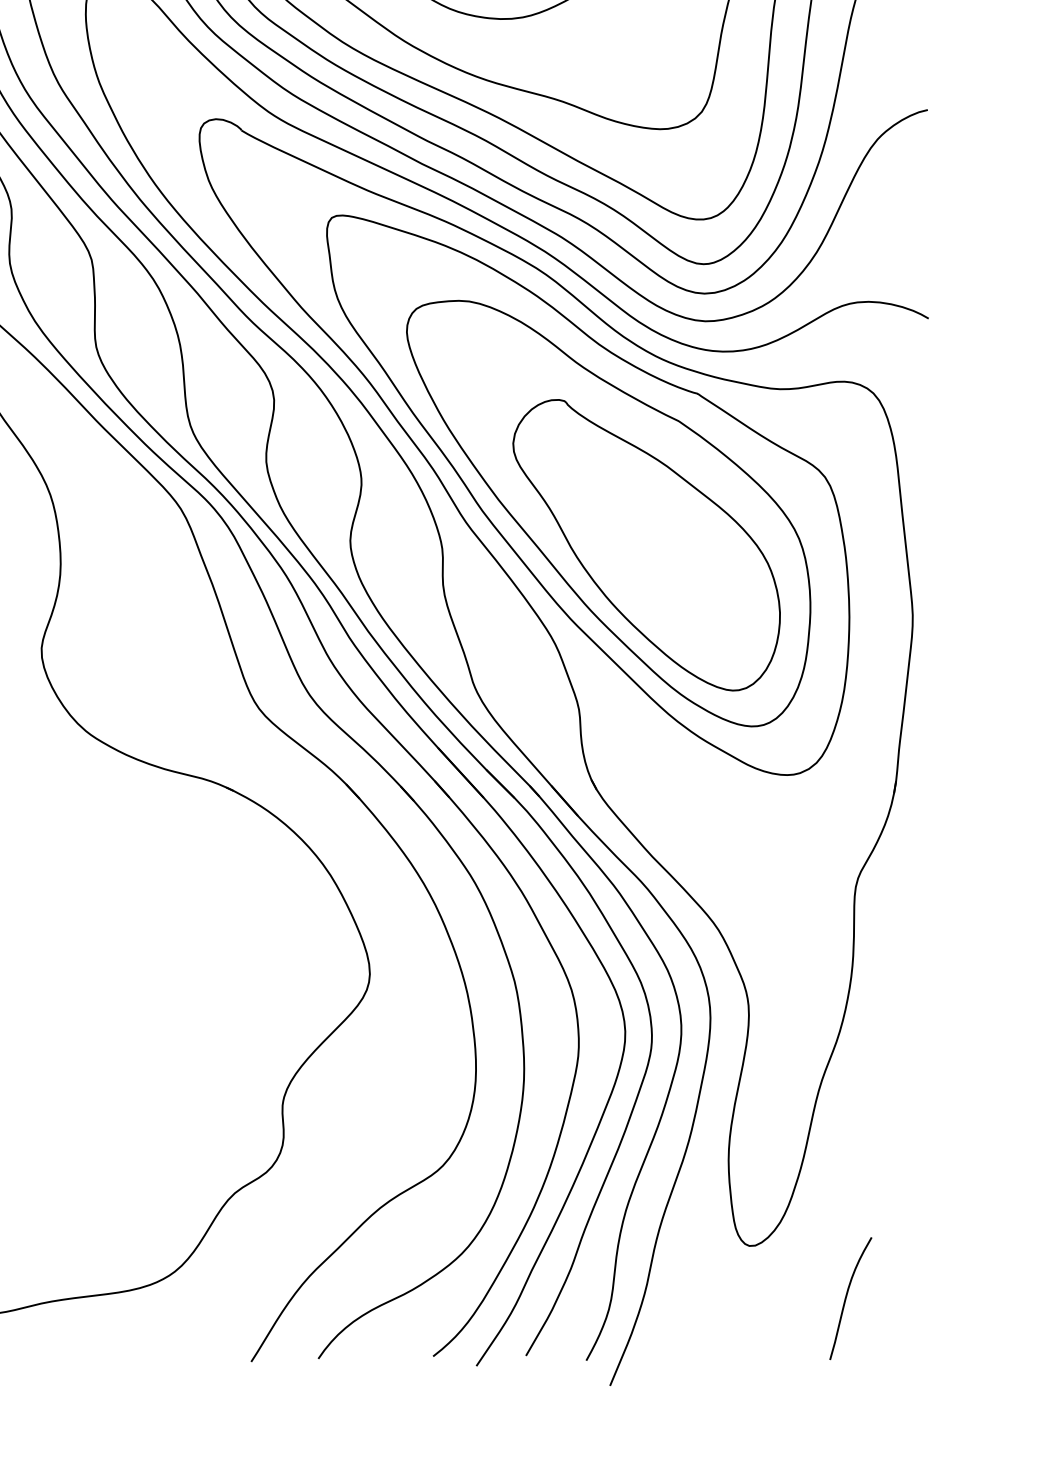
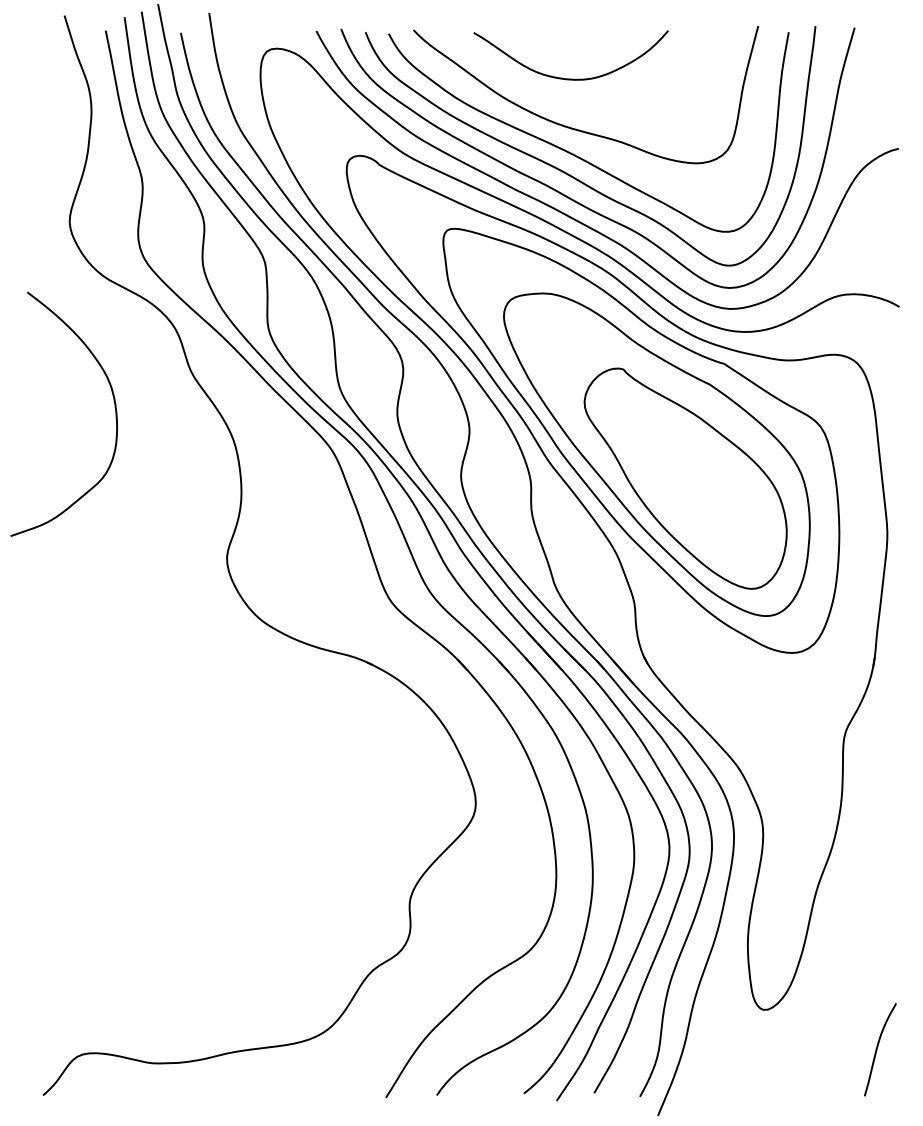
curve: (848, 1295) -> (878, 1047), moved

